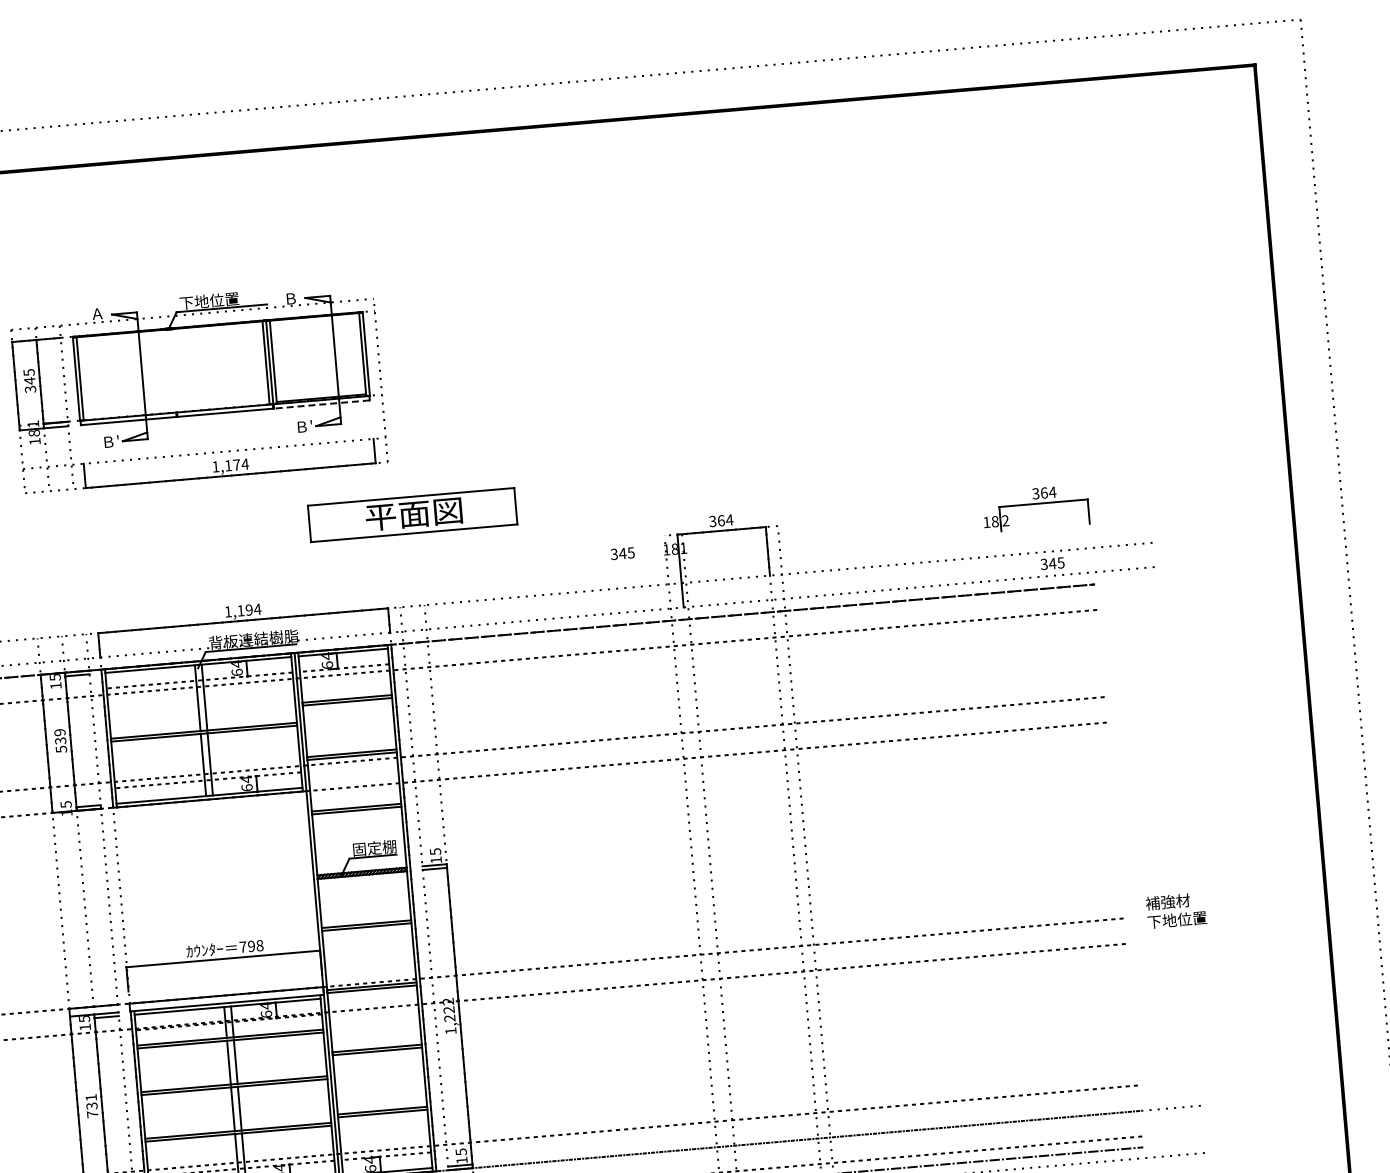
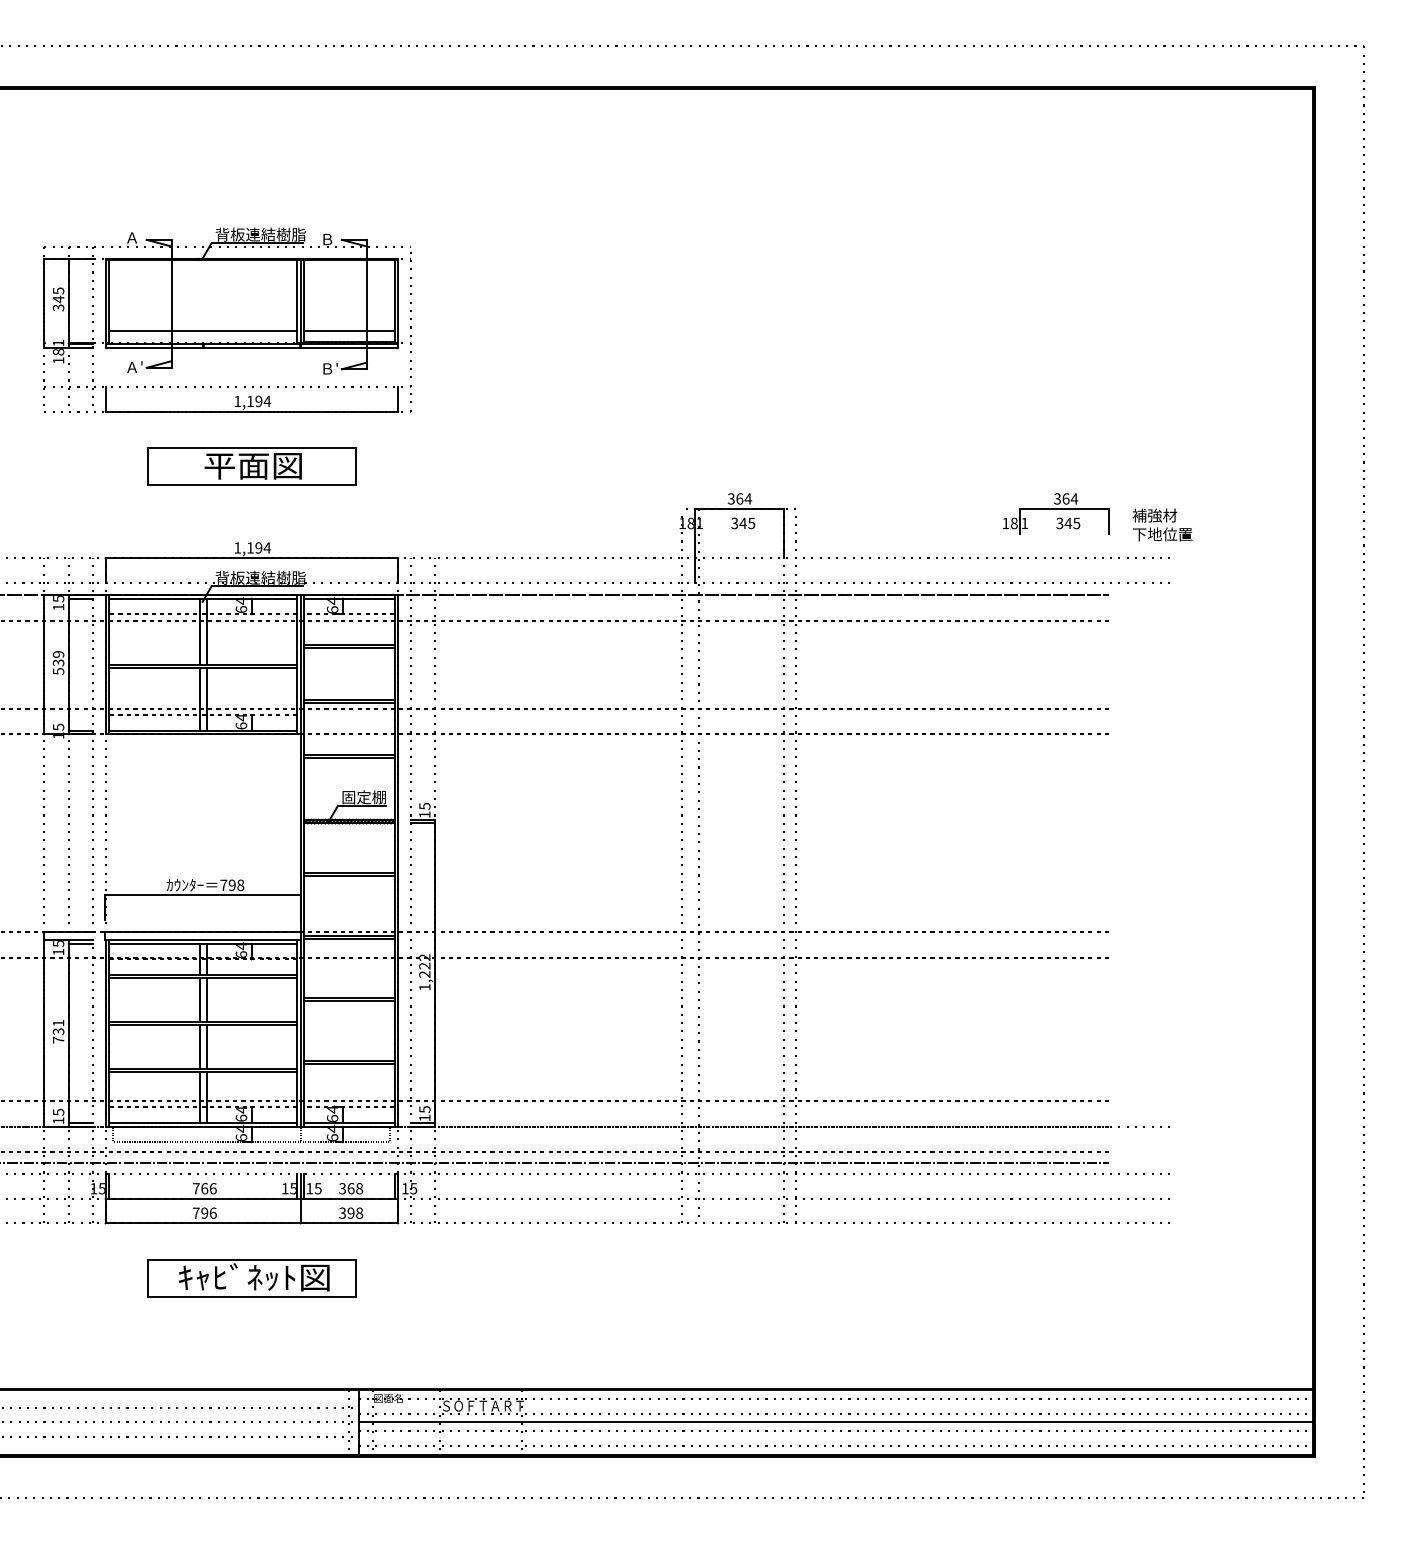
text: (224, 299) -> (260, 234), 下地位置 -> 背板連結樹脂
line: (320, 387) -> (349, 330), added
line: (175, 399) -> (203, 330), added
line: (321, 404) -> (348, 348), dashed -> solid
text: (108, 442) -> (132, 367), Ｂ' -> Ａ'
text: (236, 465) -> (258, 401), 1,174 -> 1,194
part: (412, 514) -> (251, 466), moved
text: (1005, 519) -> (1024, 522), 2 -> 1
text: (623, 553) -> (743, 523), moved
text: (1052, 563) -> (1068, 523), moved
text: (1176, 910) -> (1162, 524), moved

